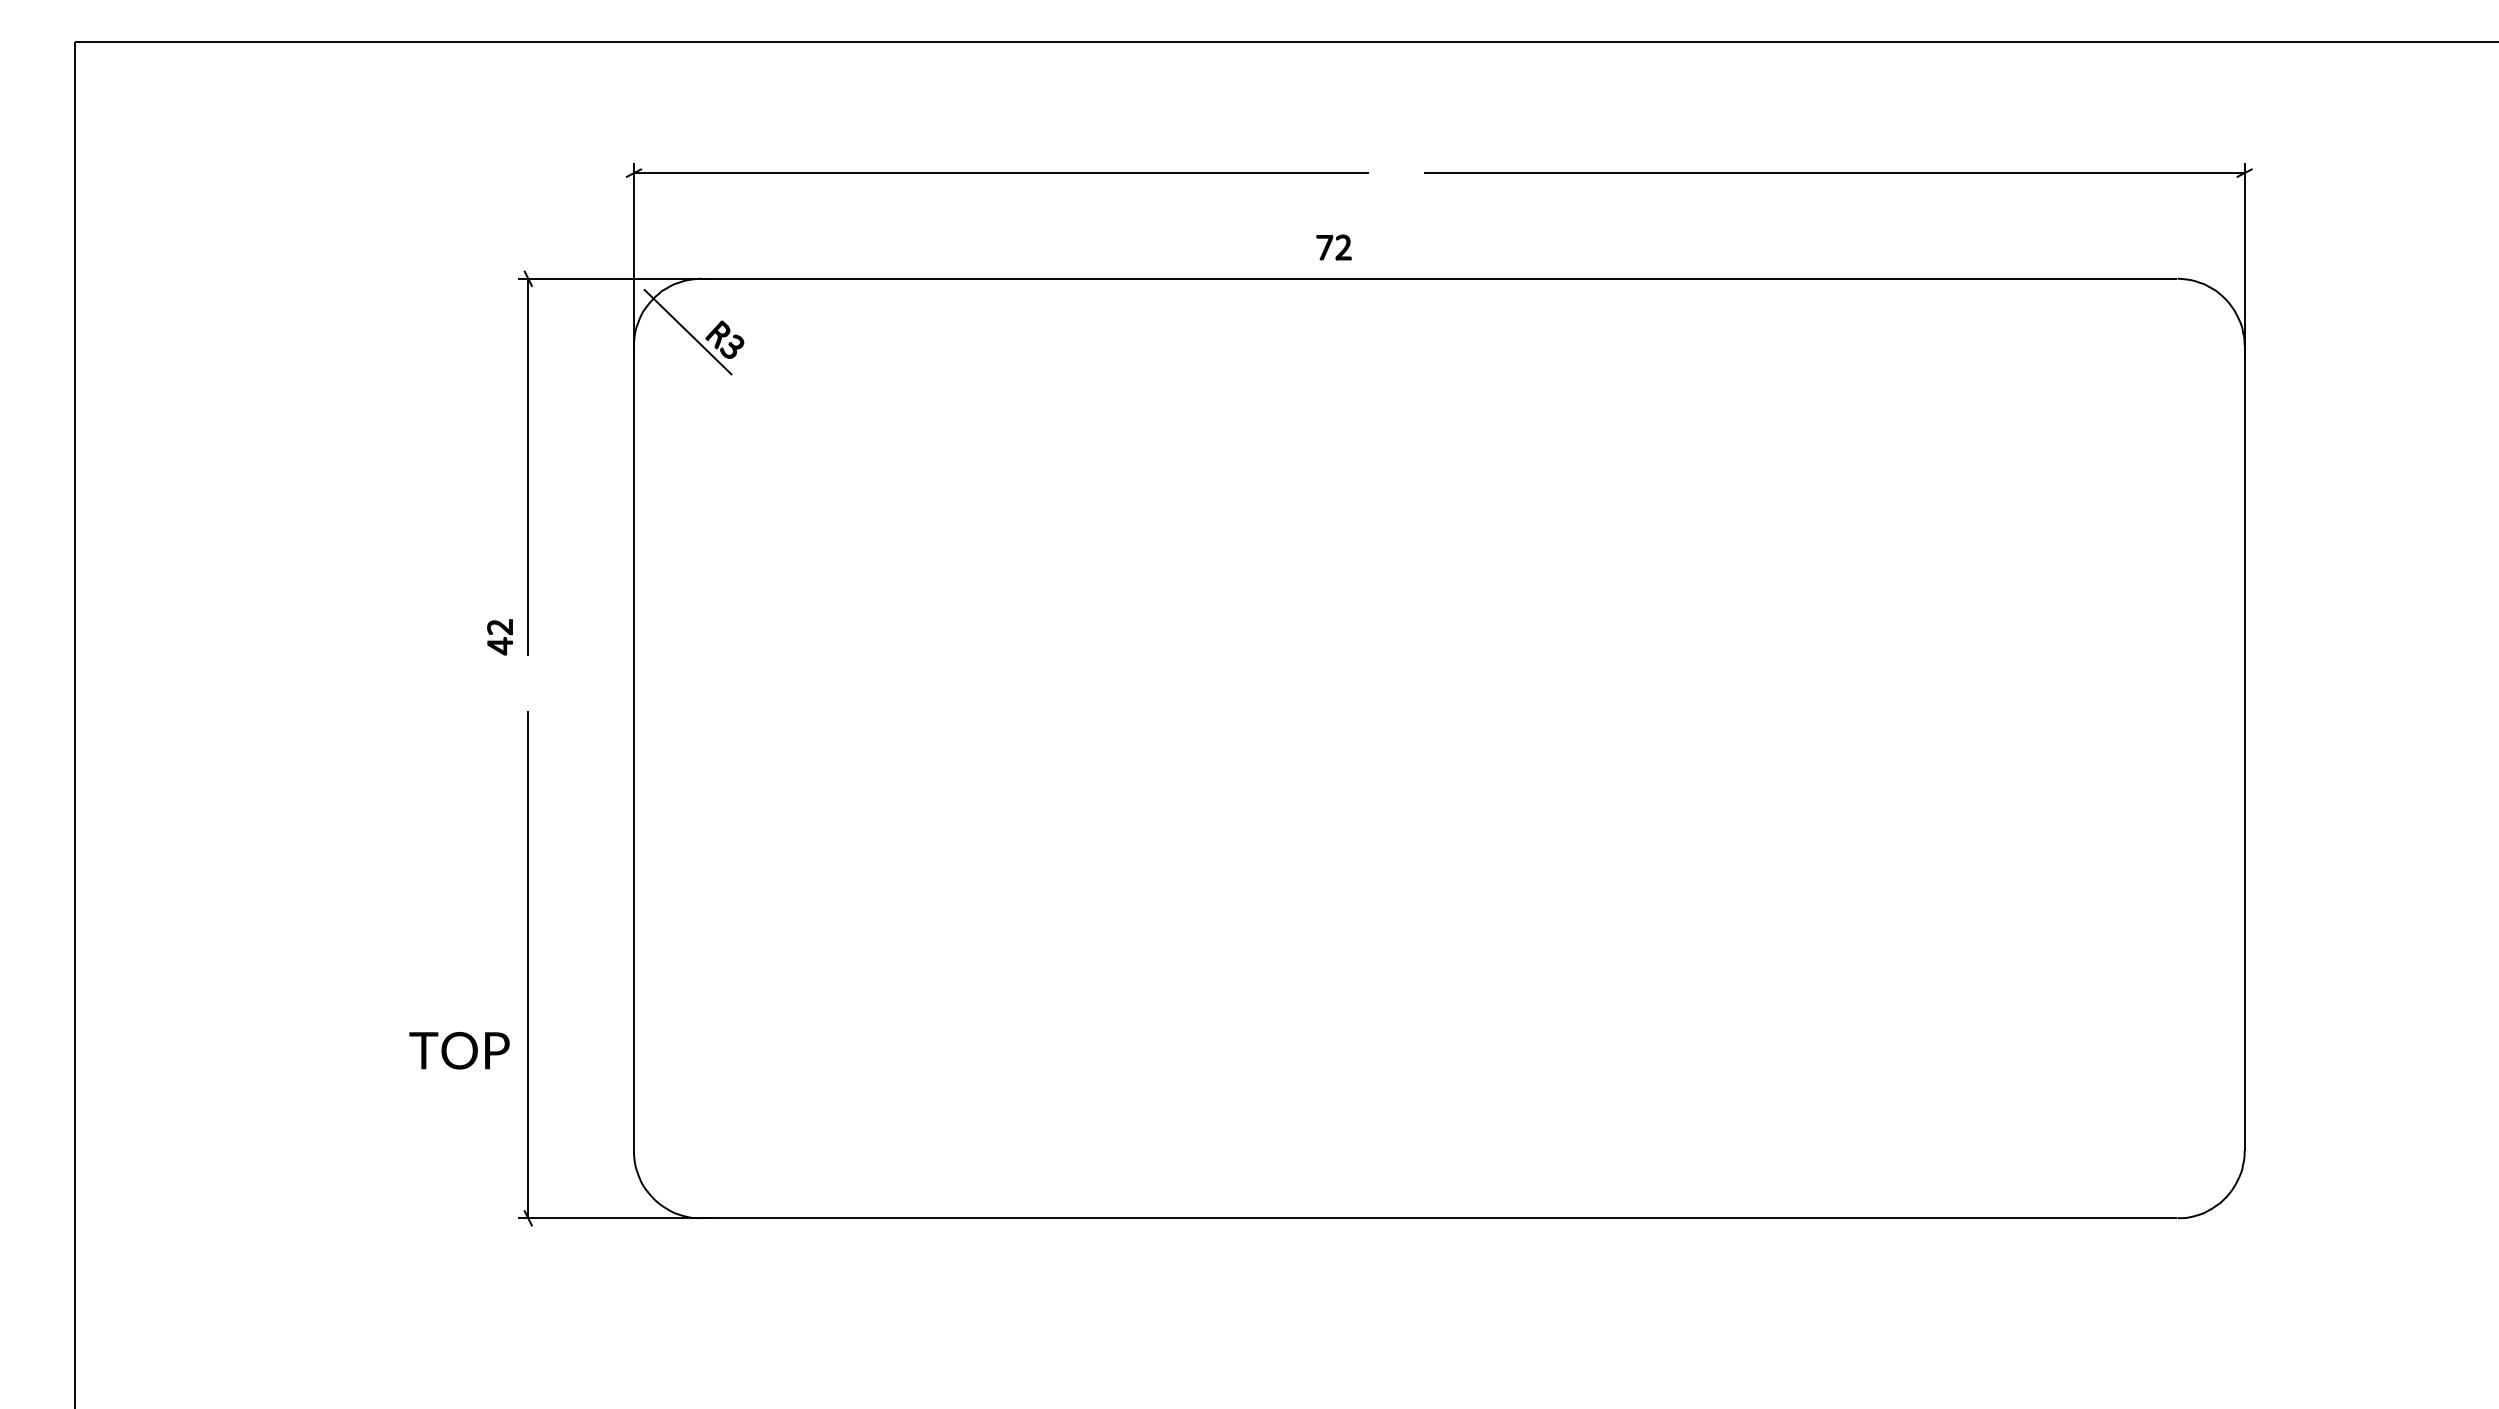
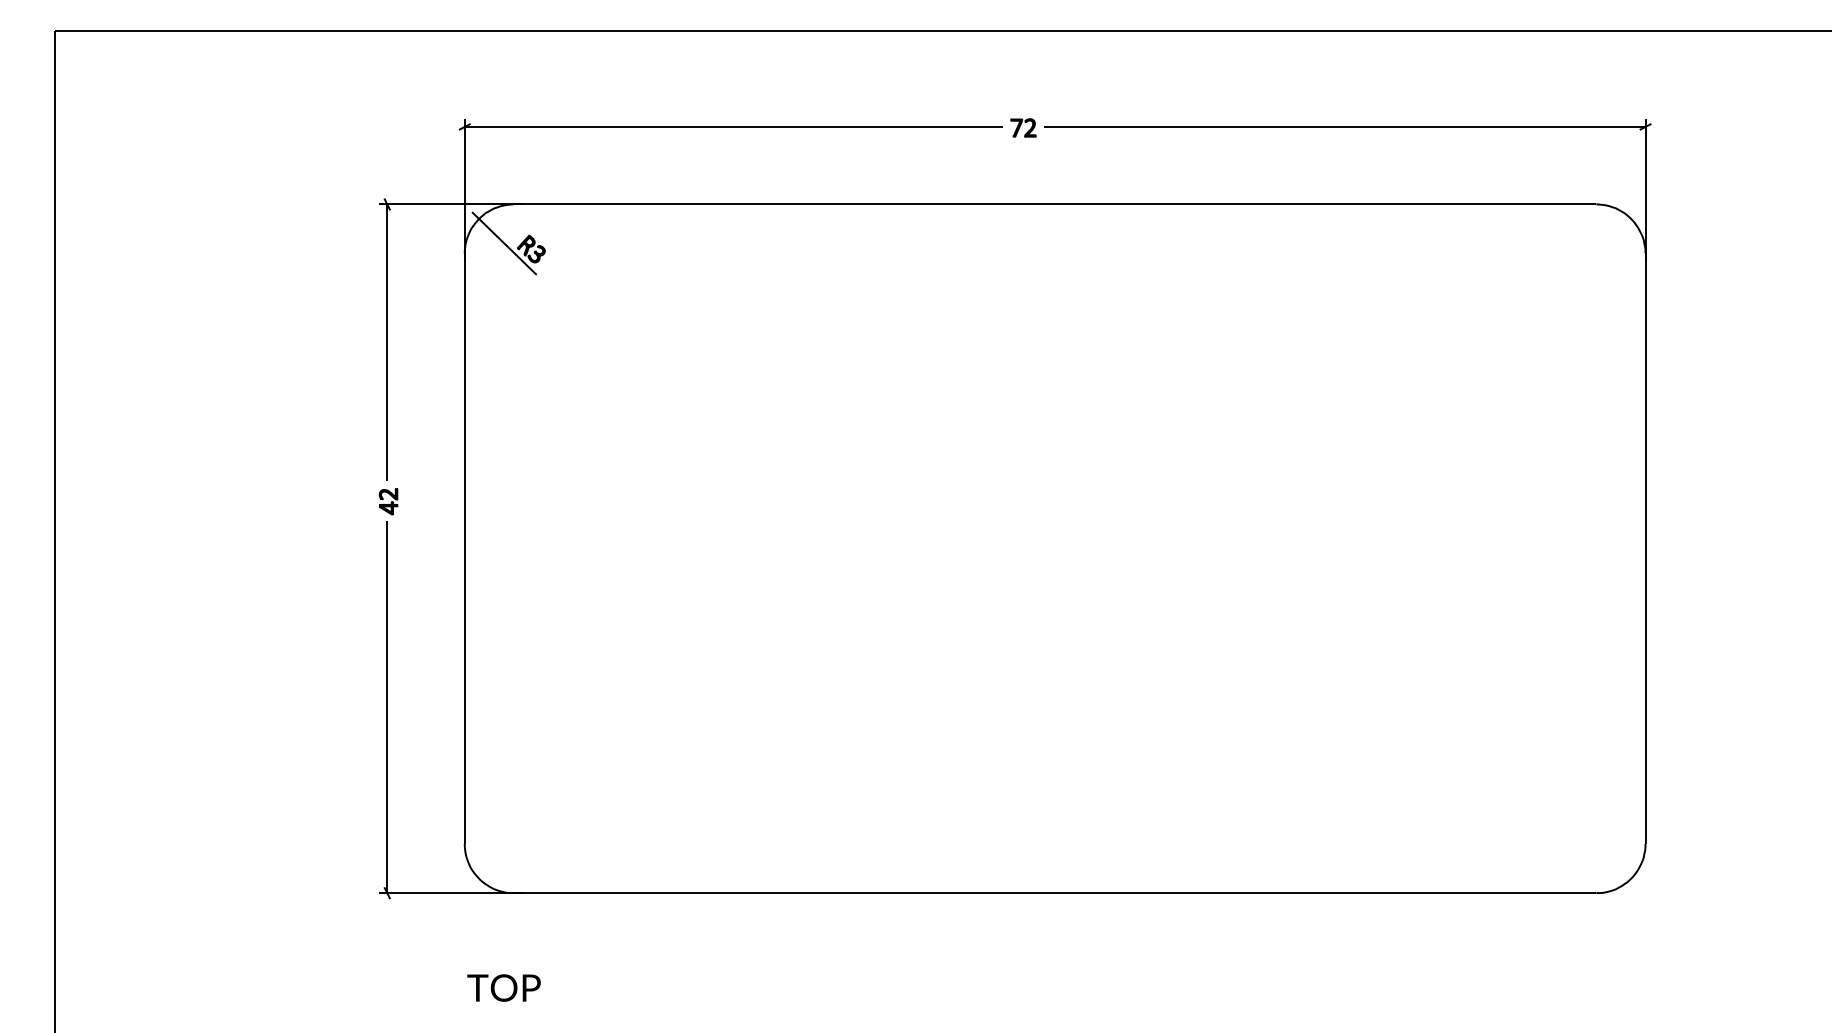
part: (1333, 247) -> (1023, 127), moved
part: (499, 637) -> (388, 501), moved
text: (459, 1050) -> (503, 987), moved

